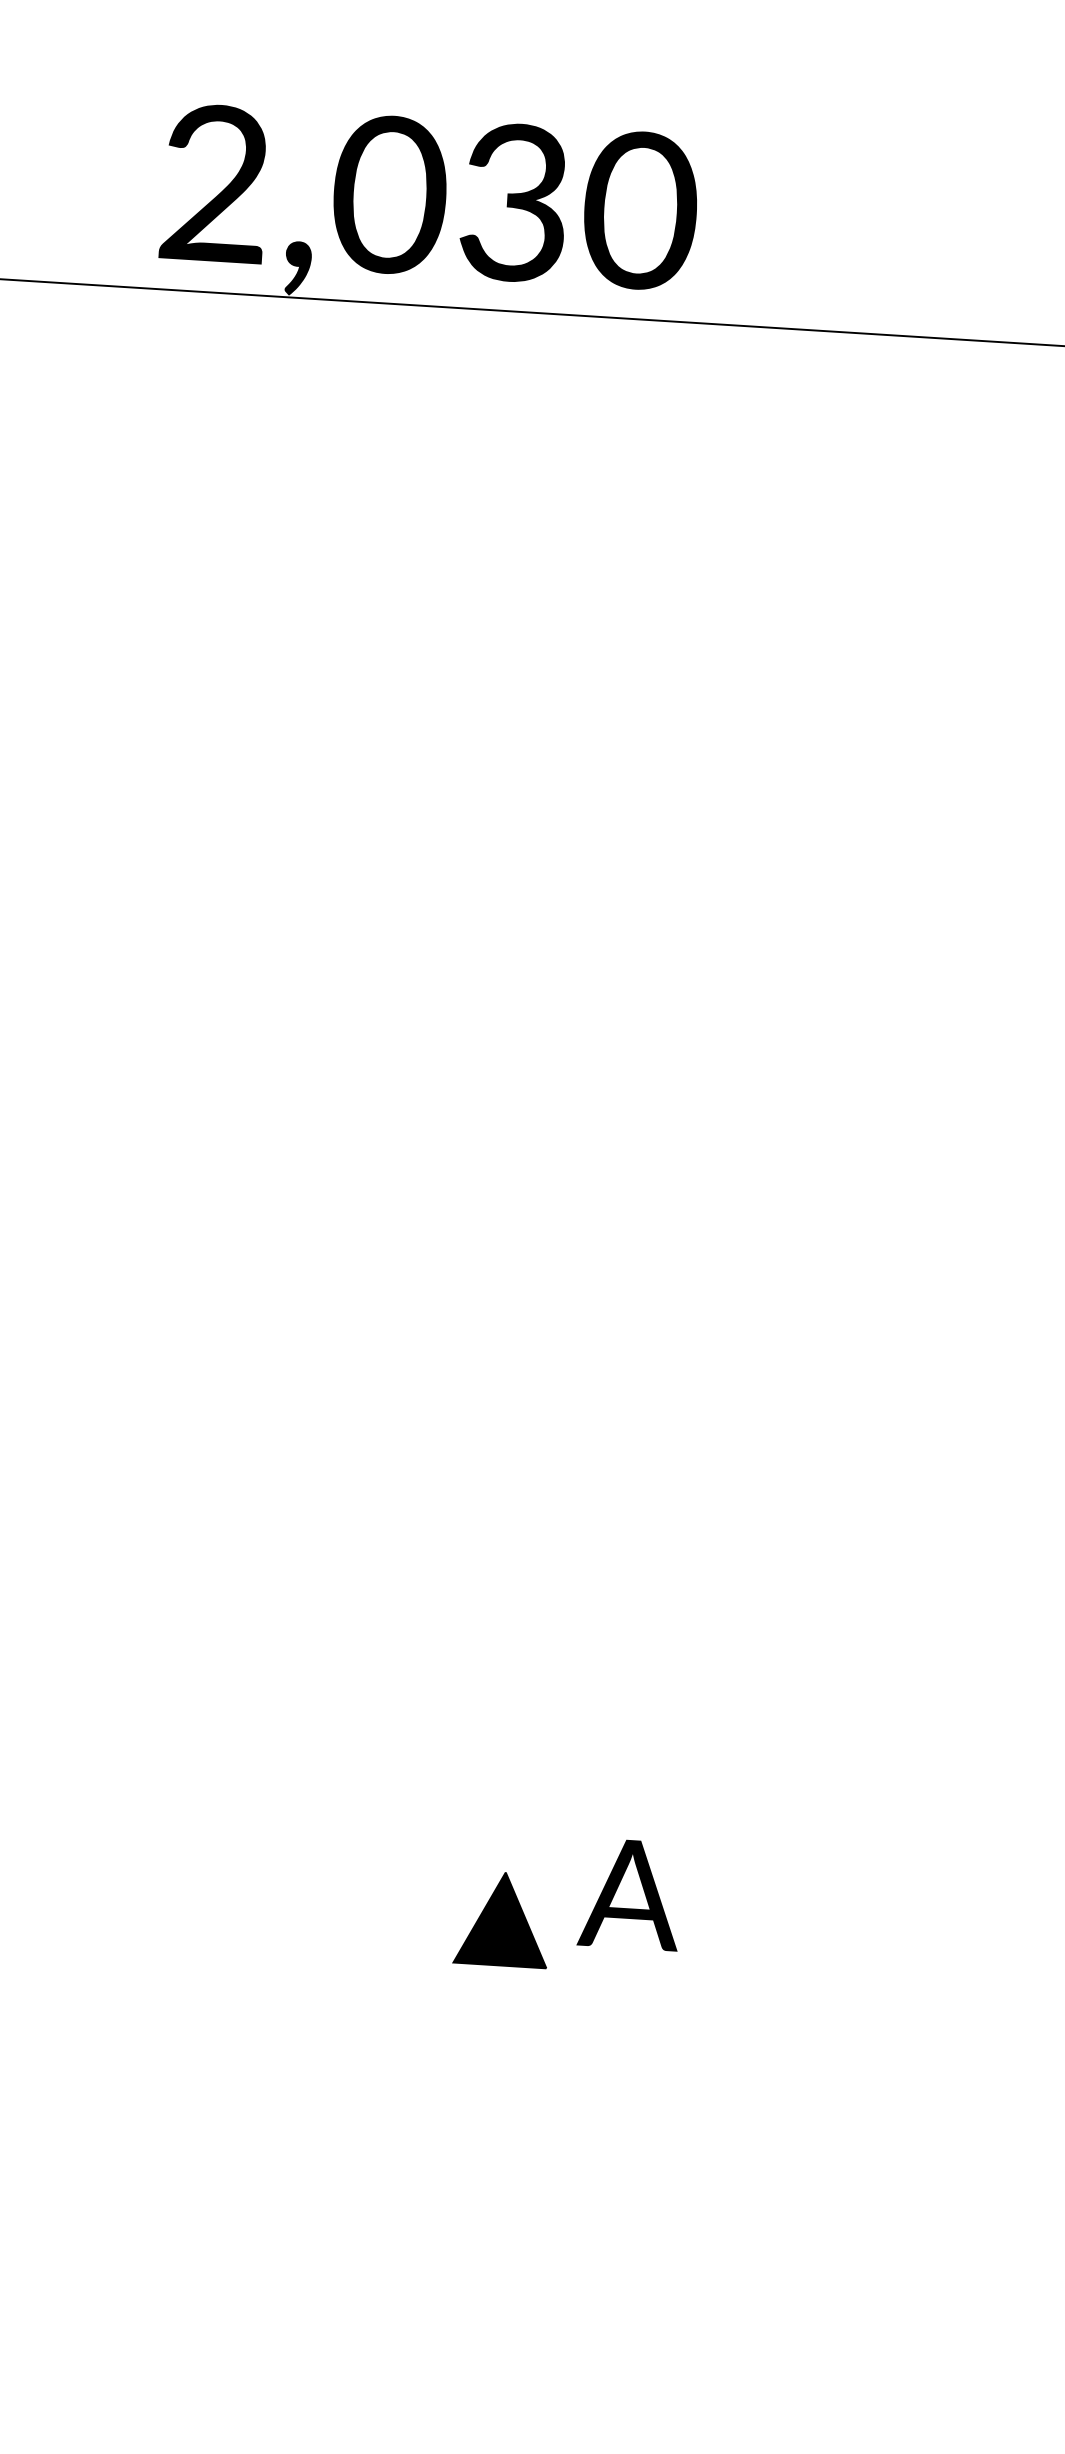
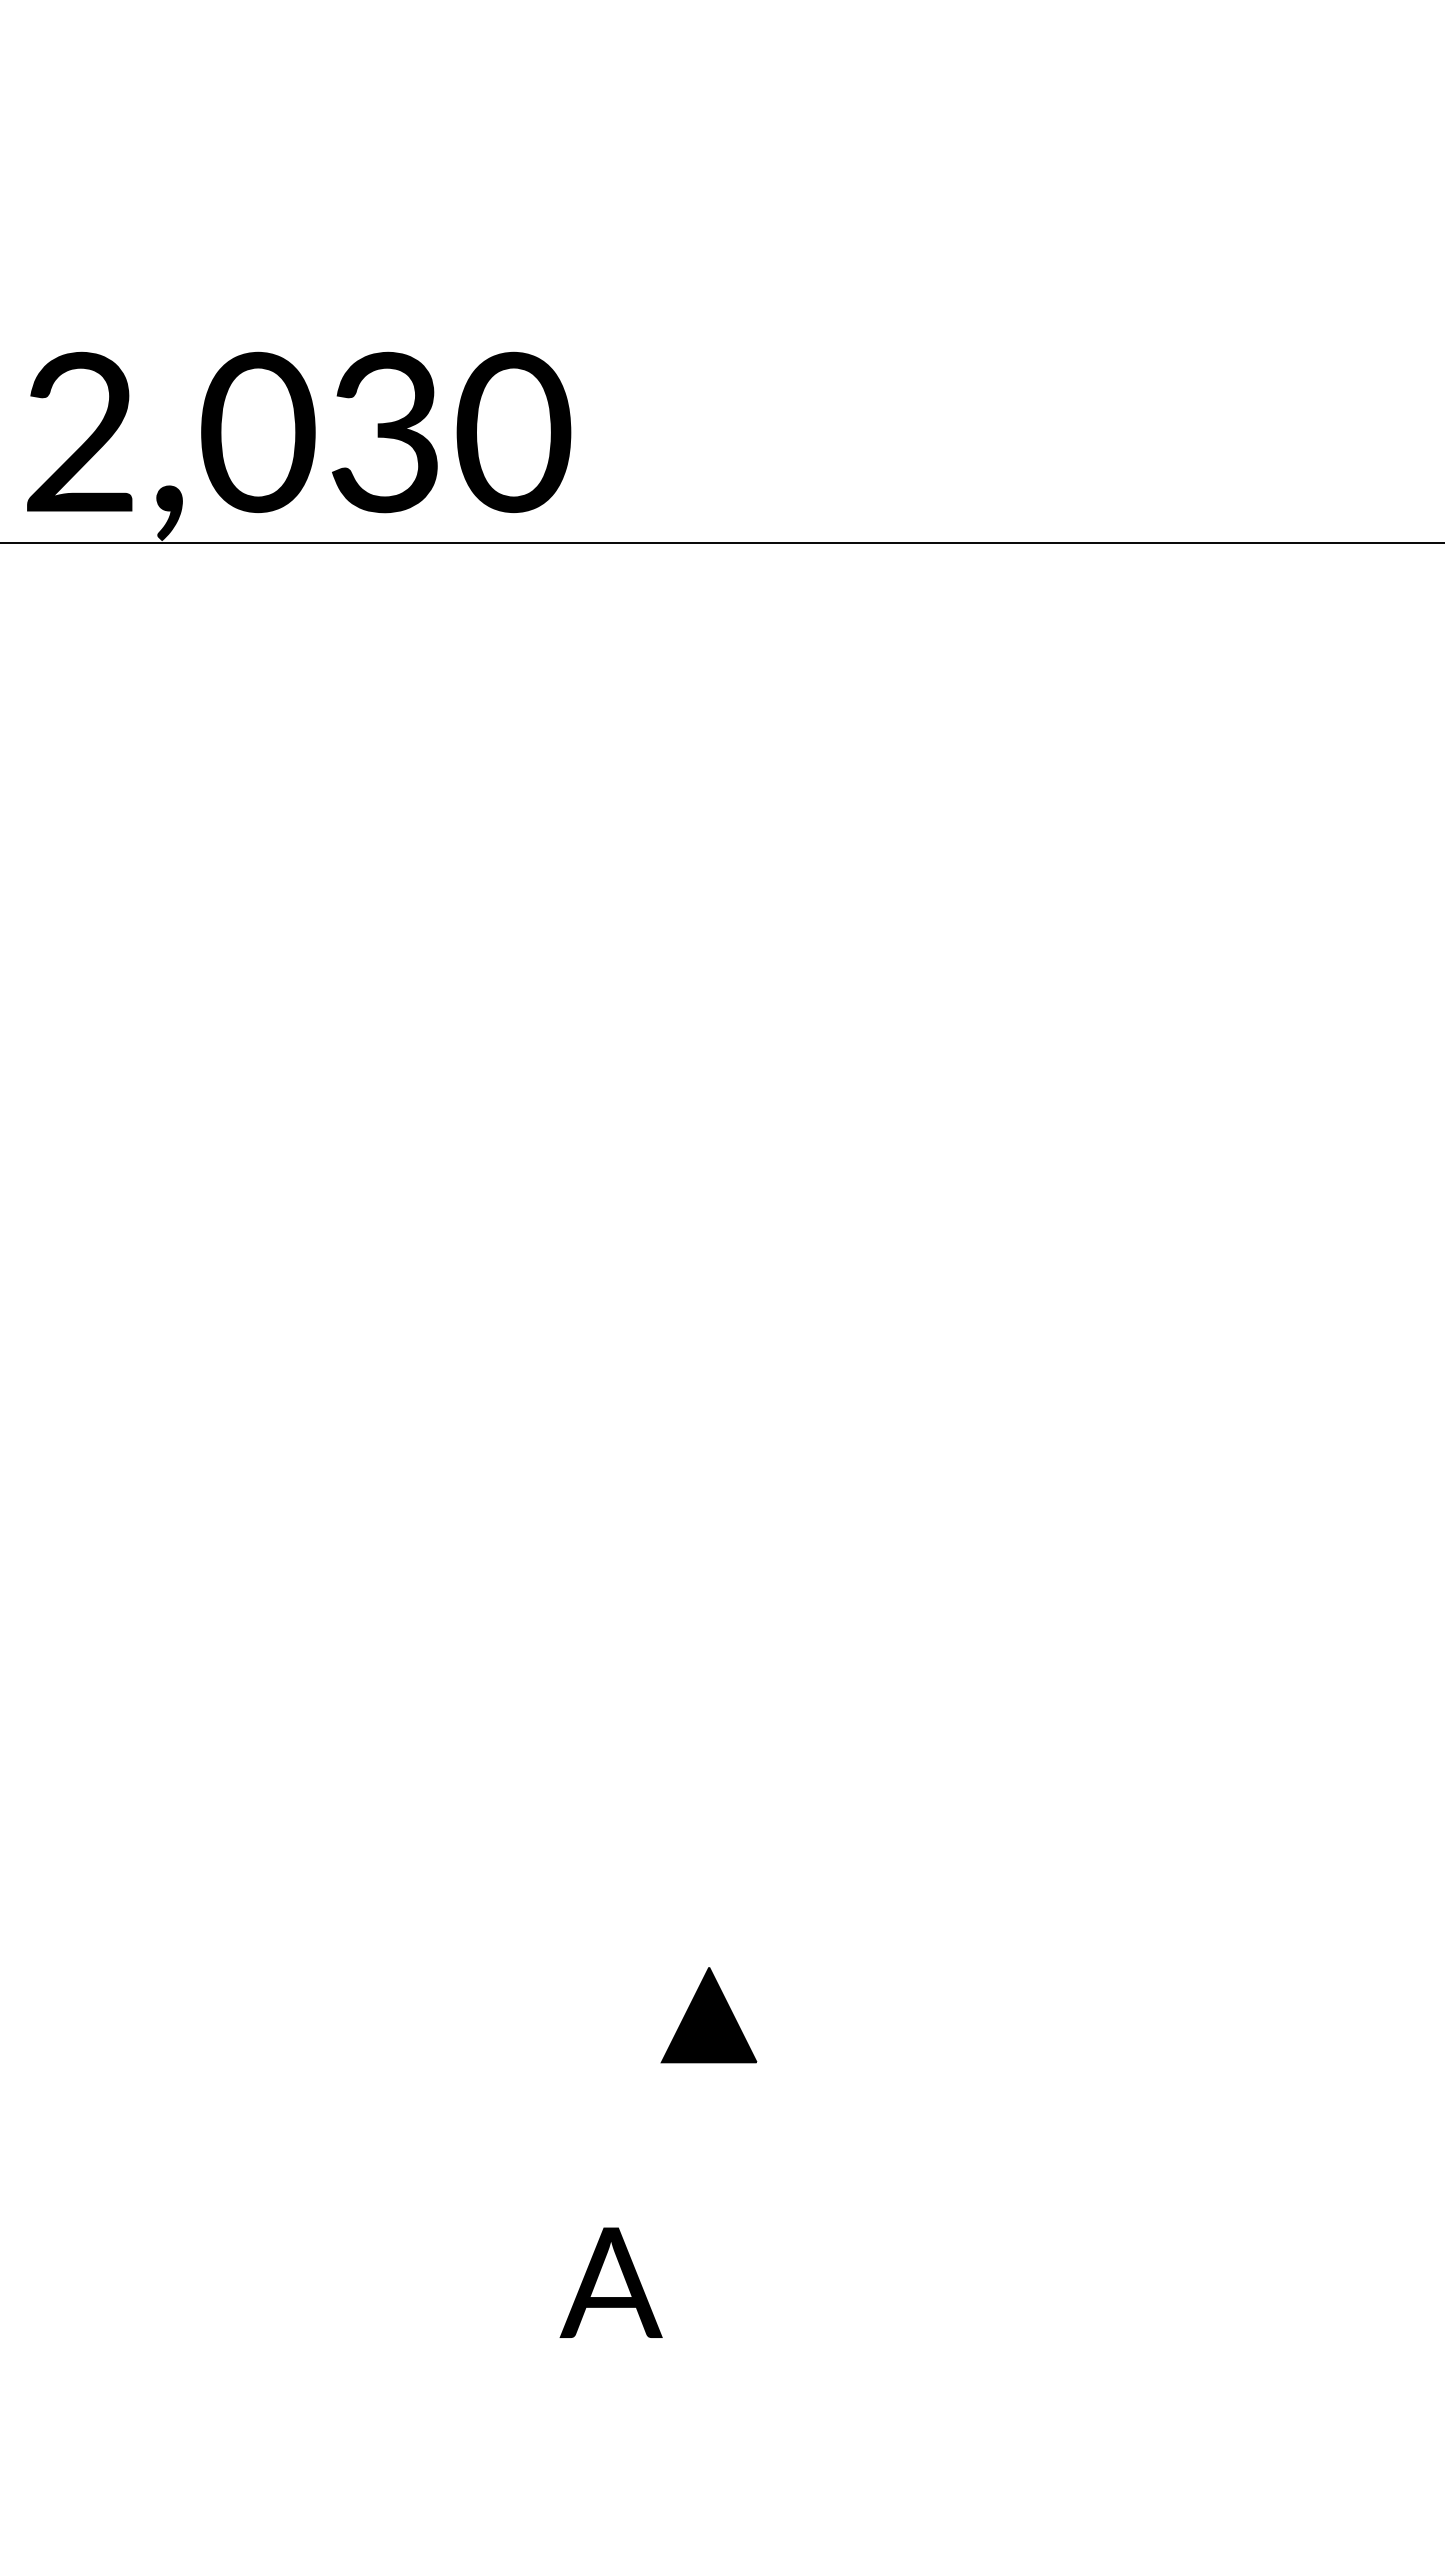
text: (629, 1894) -> (610, 2282), moved
part: (502, 1919) -> (708, 2015), moved

